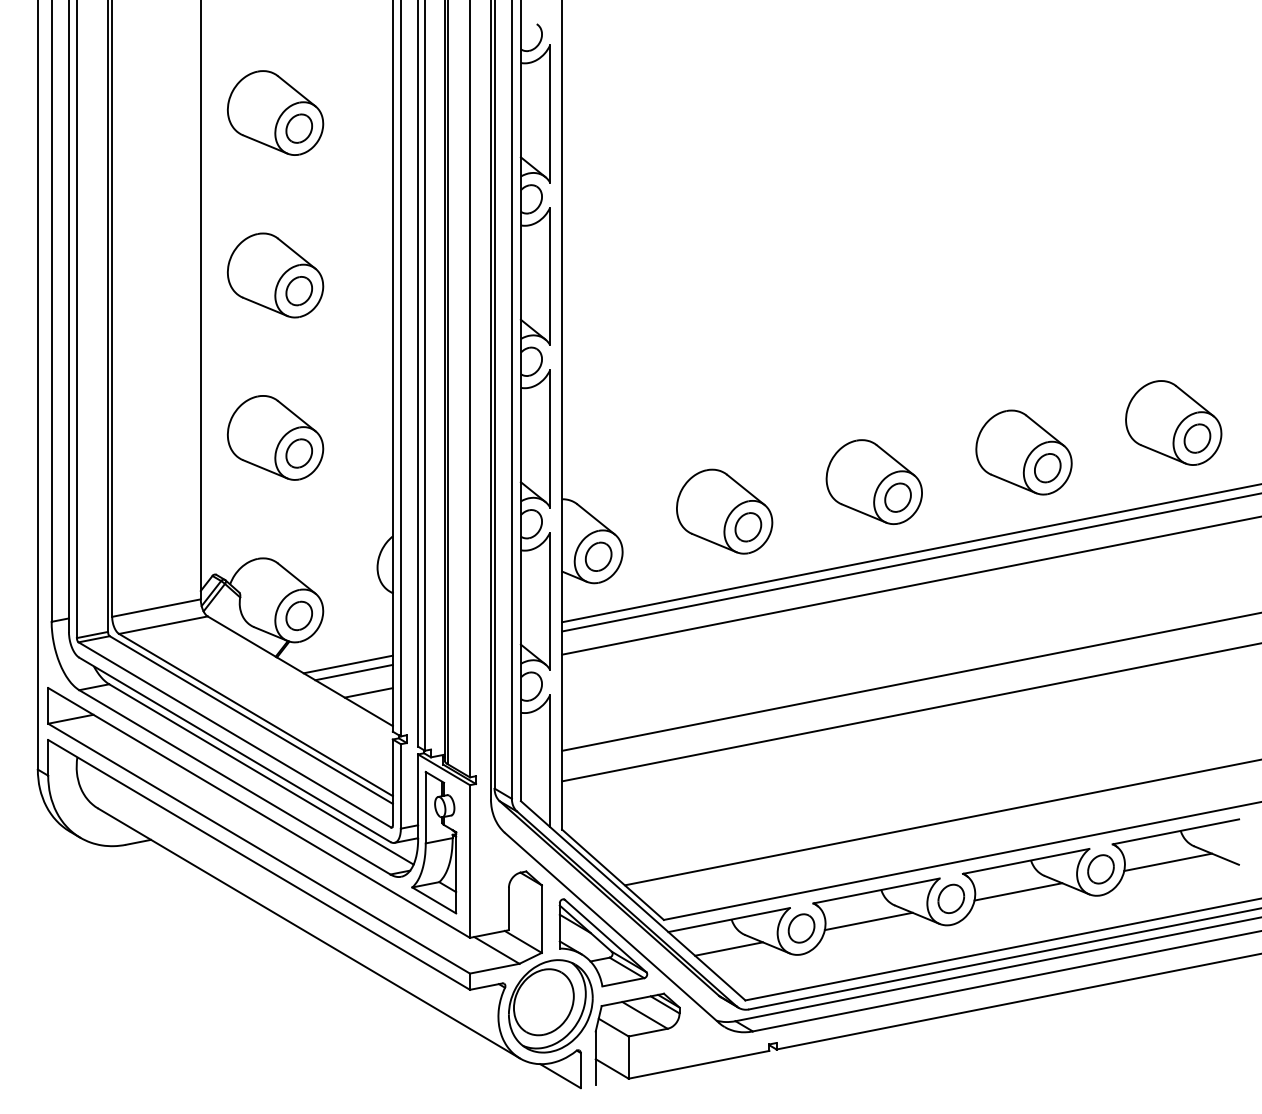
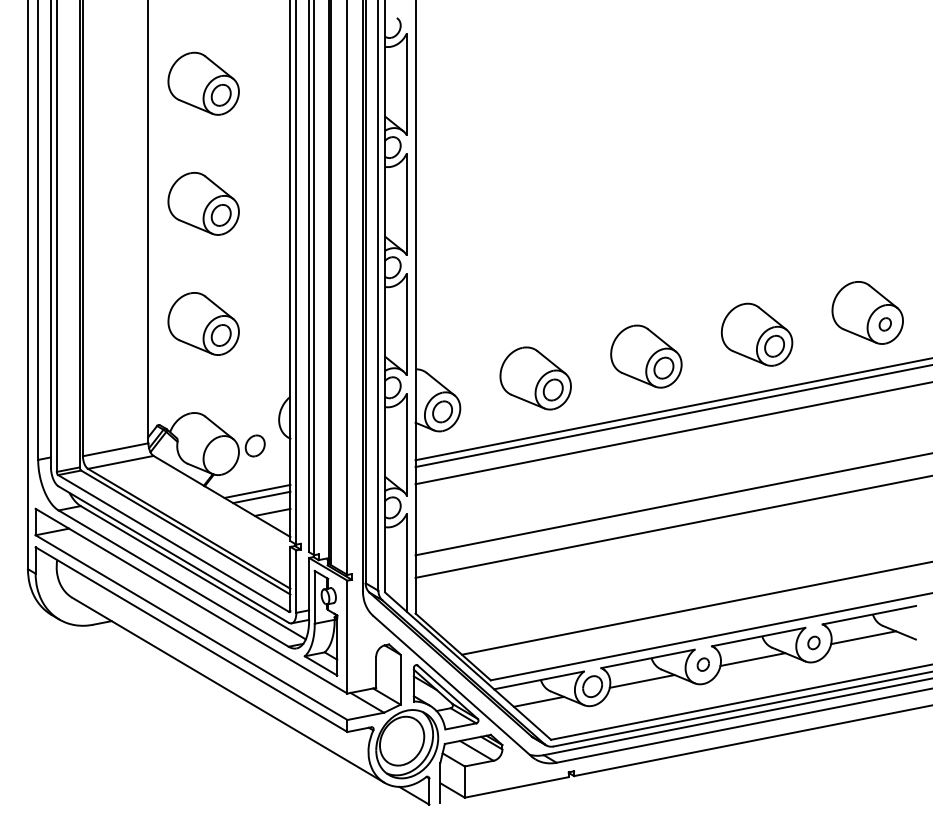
part: (1197, 438) -> (885, 324), size x0.6
part: (298, 615) -> (254, 445), moved
part: (1100, 869) -> (813, 643), size x0.6
part: (951, 898) -> (703, 664), size x0.6

